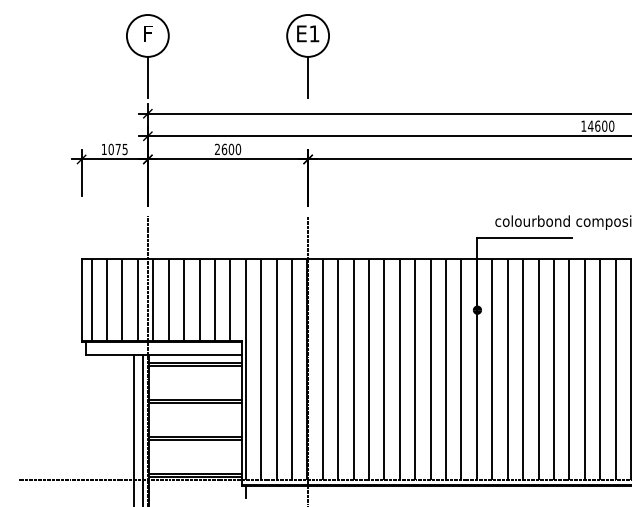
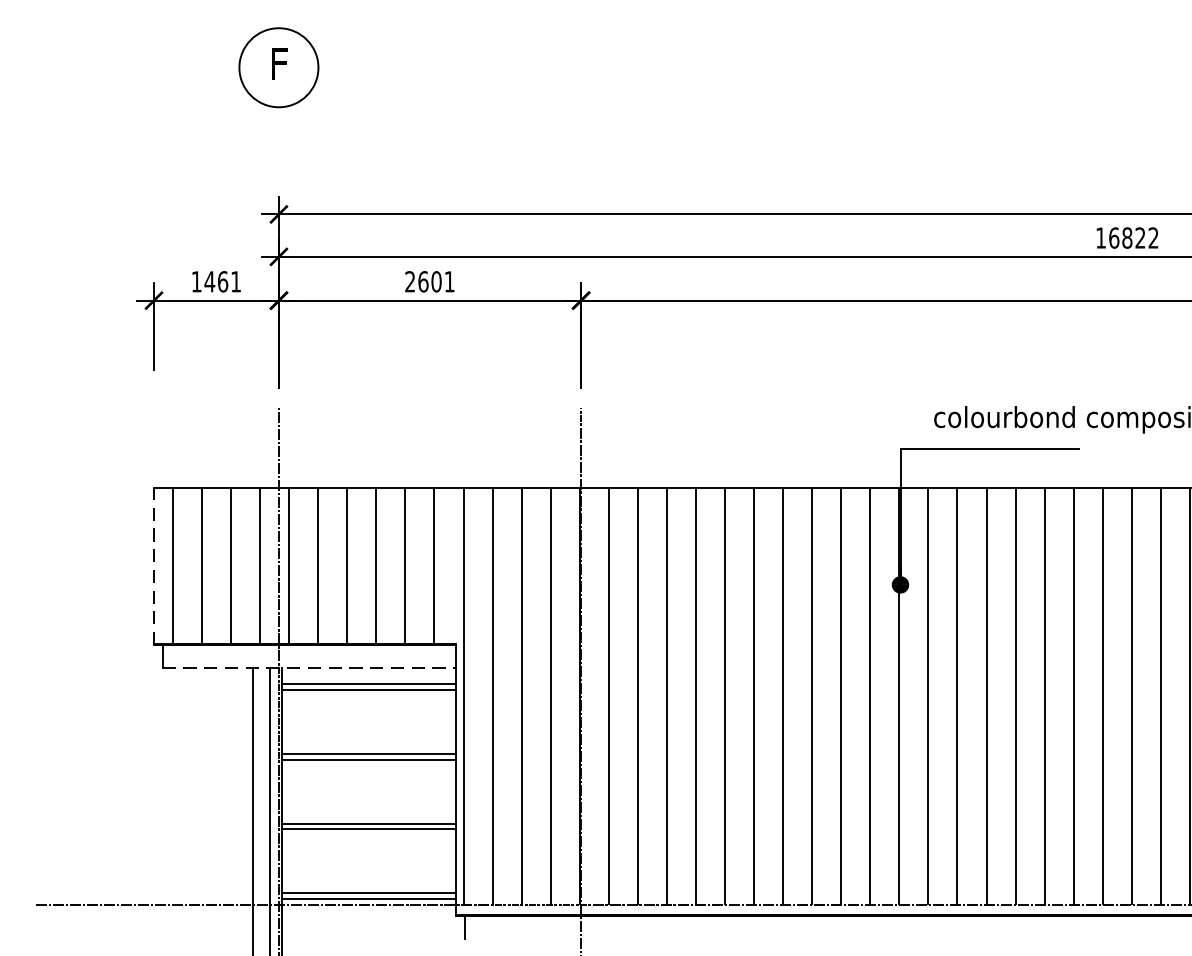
part: (307, 56) -> (579, 106), removed
line: (147, 76) -> (278, 144), removed
text: (600, 125) -> (1132, 236), 14600 -> 16822
text: (117, 149) -> (221, 281), 1075 -> 1461
text: (238, 149) -> (449, 281), 2600 -> 2601
line: (81, 300) -> (153, 566), solid -> dashed
line: (164, 354) -> (310, 668), solid -> dashed

